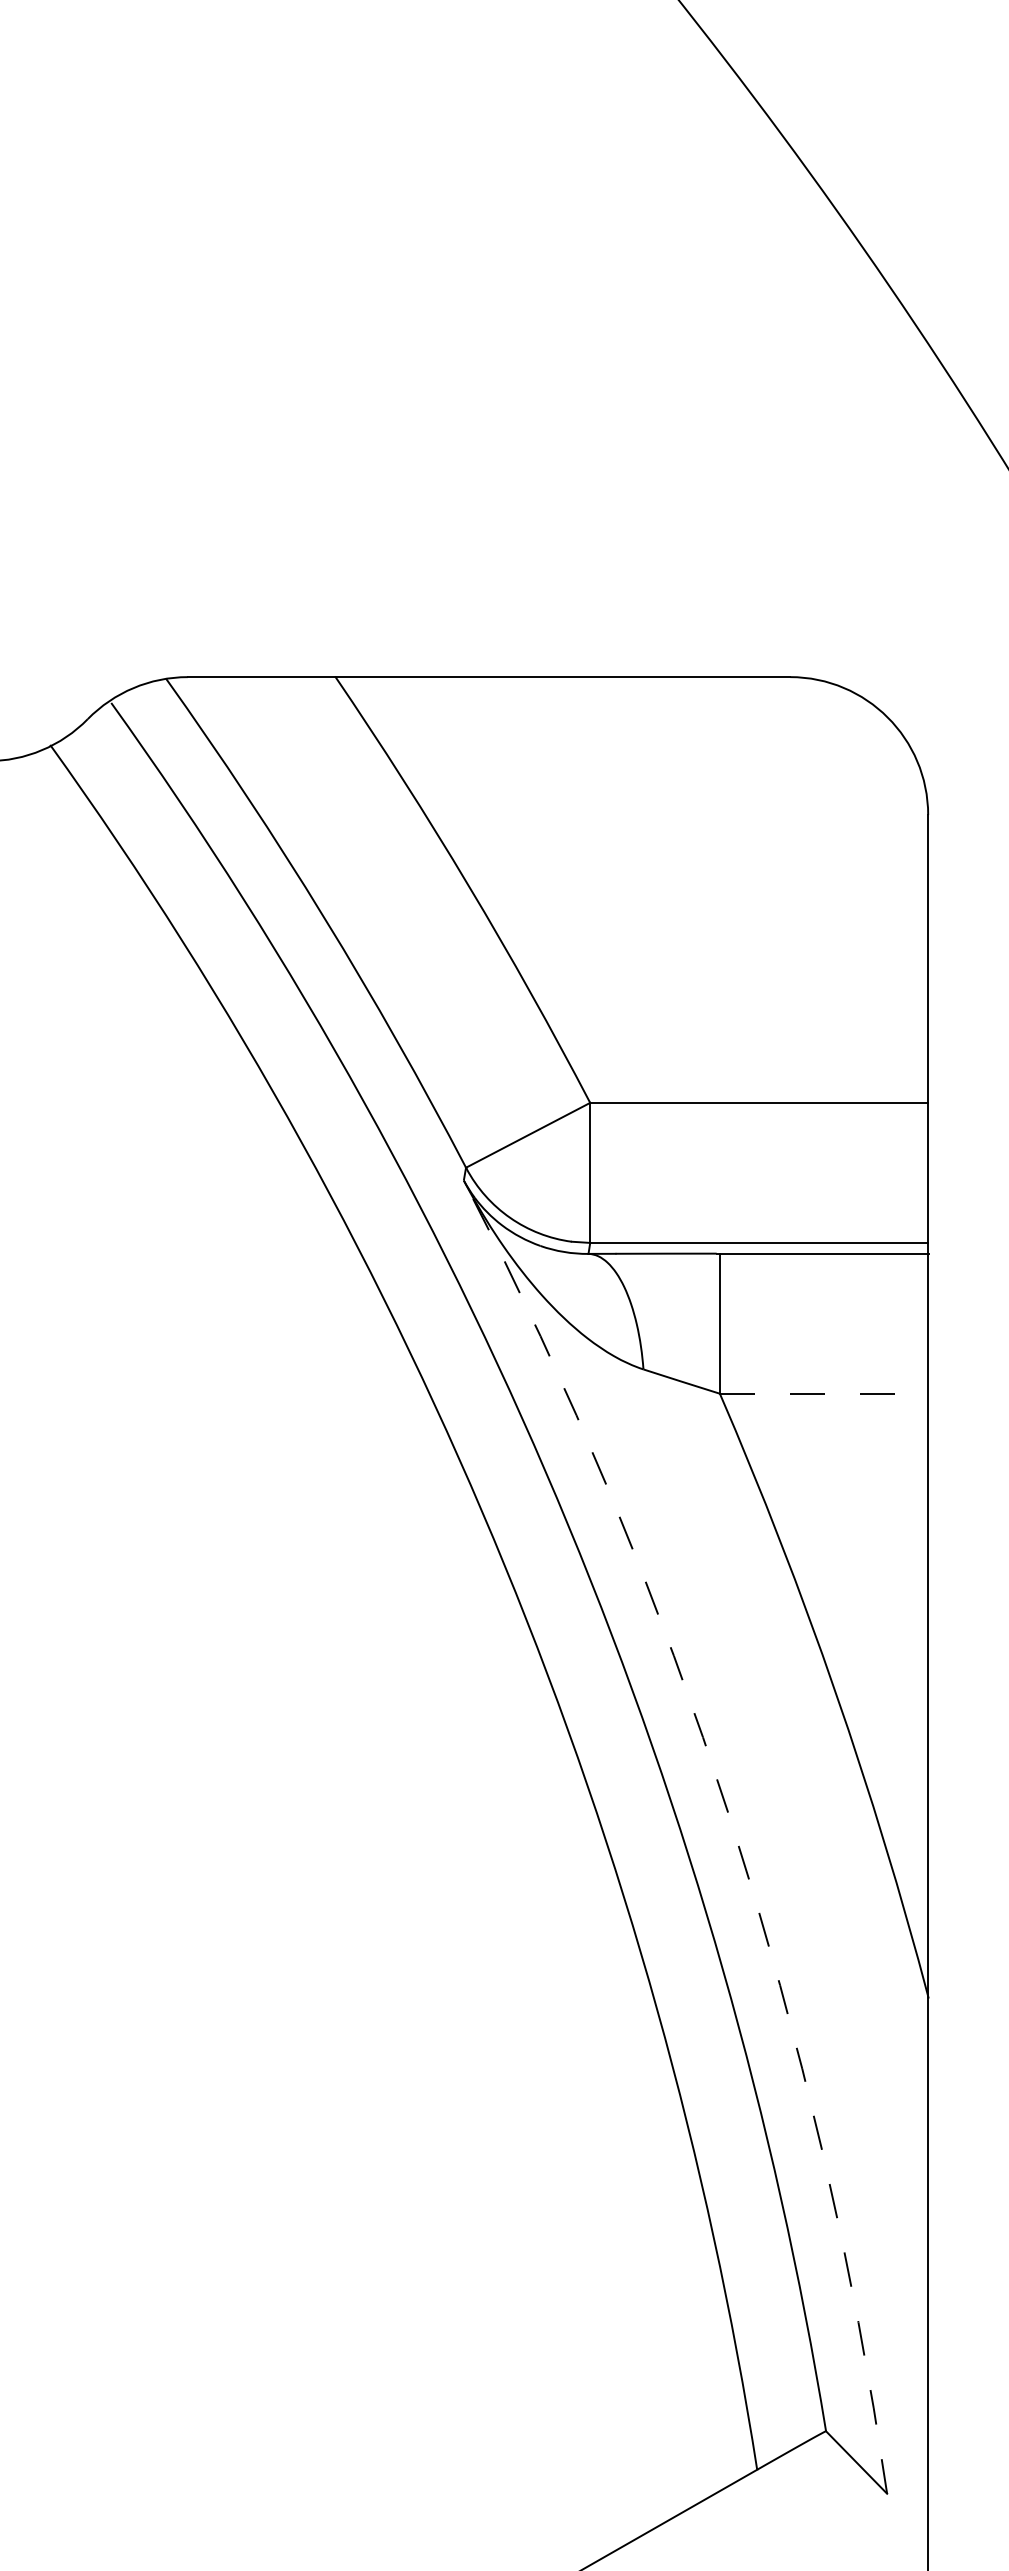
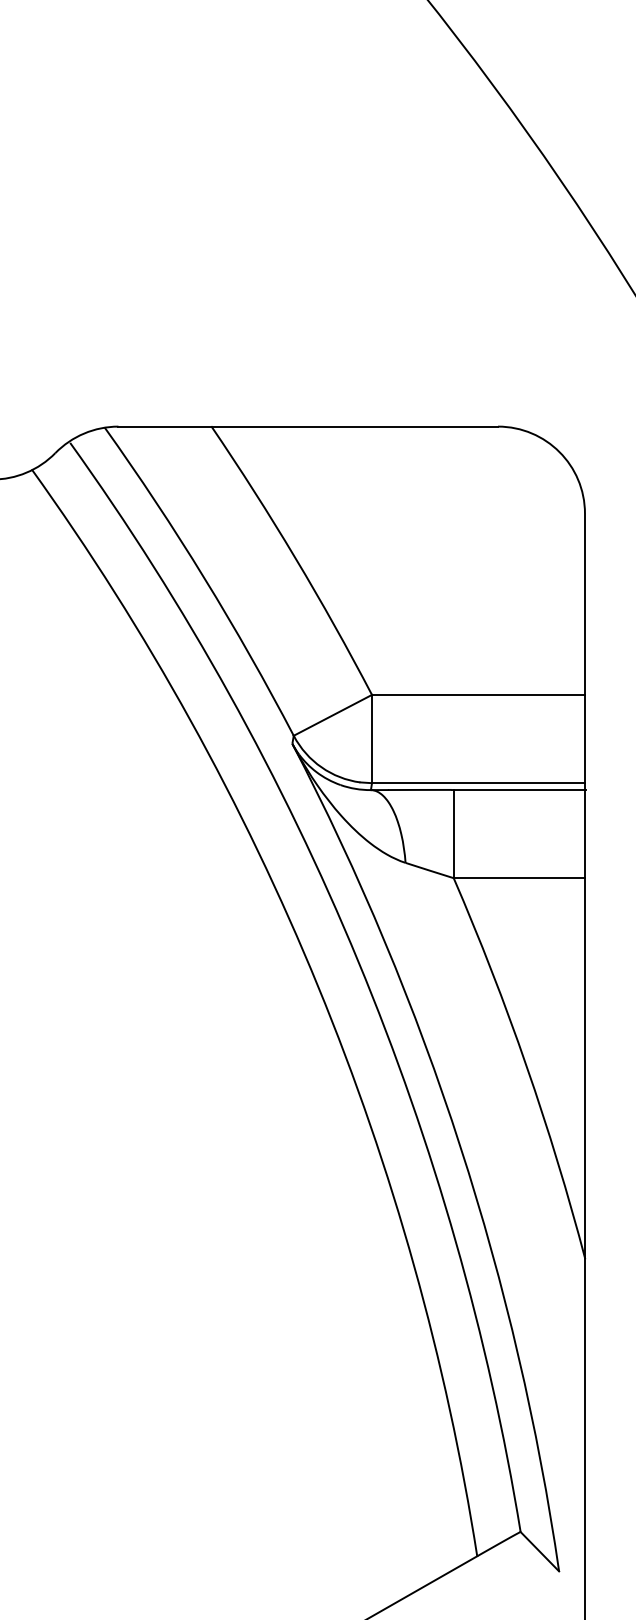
line: (824, 1394) -> (519, 878), dashed -> solid
arc: (730, 1819) -> (460, 1146), dashed -> solid

